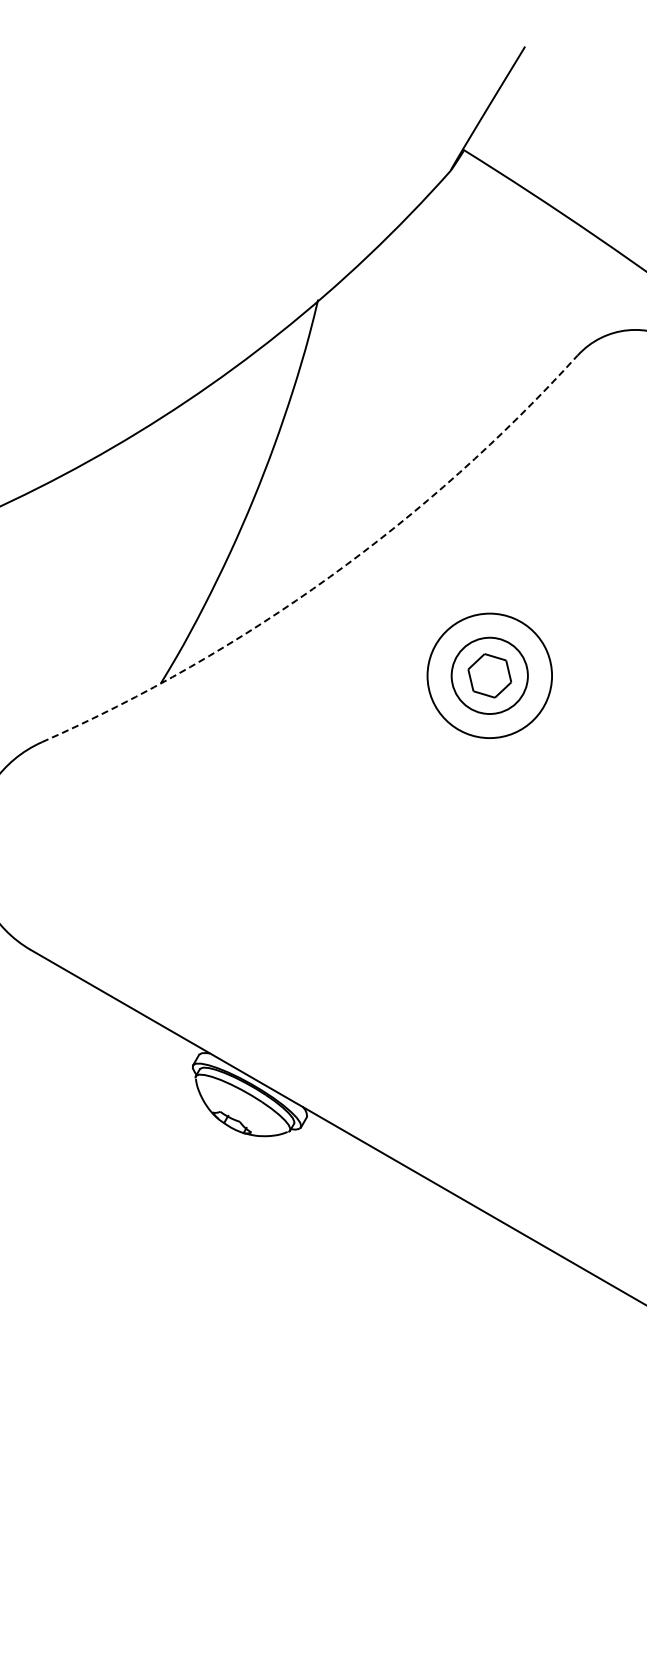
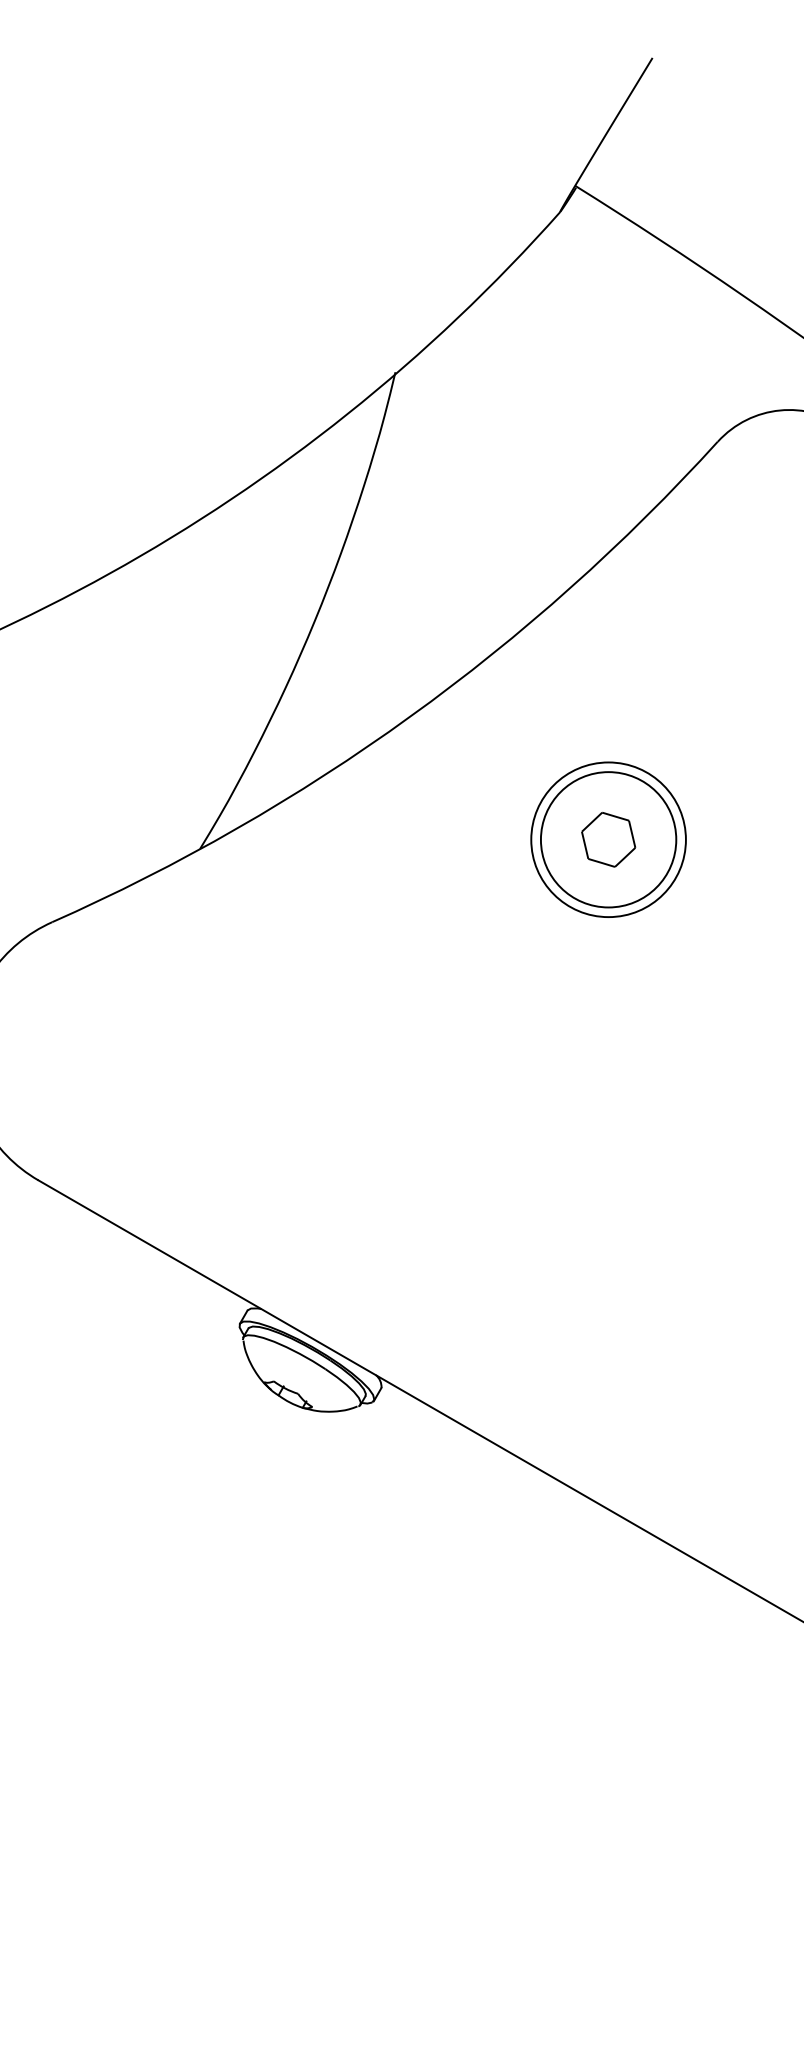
arc: (330, 576) -> (410, 716), dashed -> solid
circle: (489, 675) -> (608, 839), size x1.43

